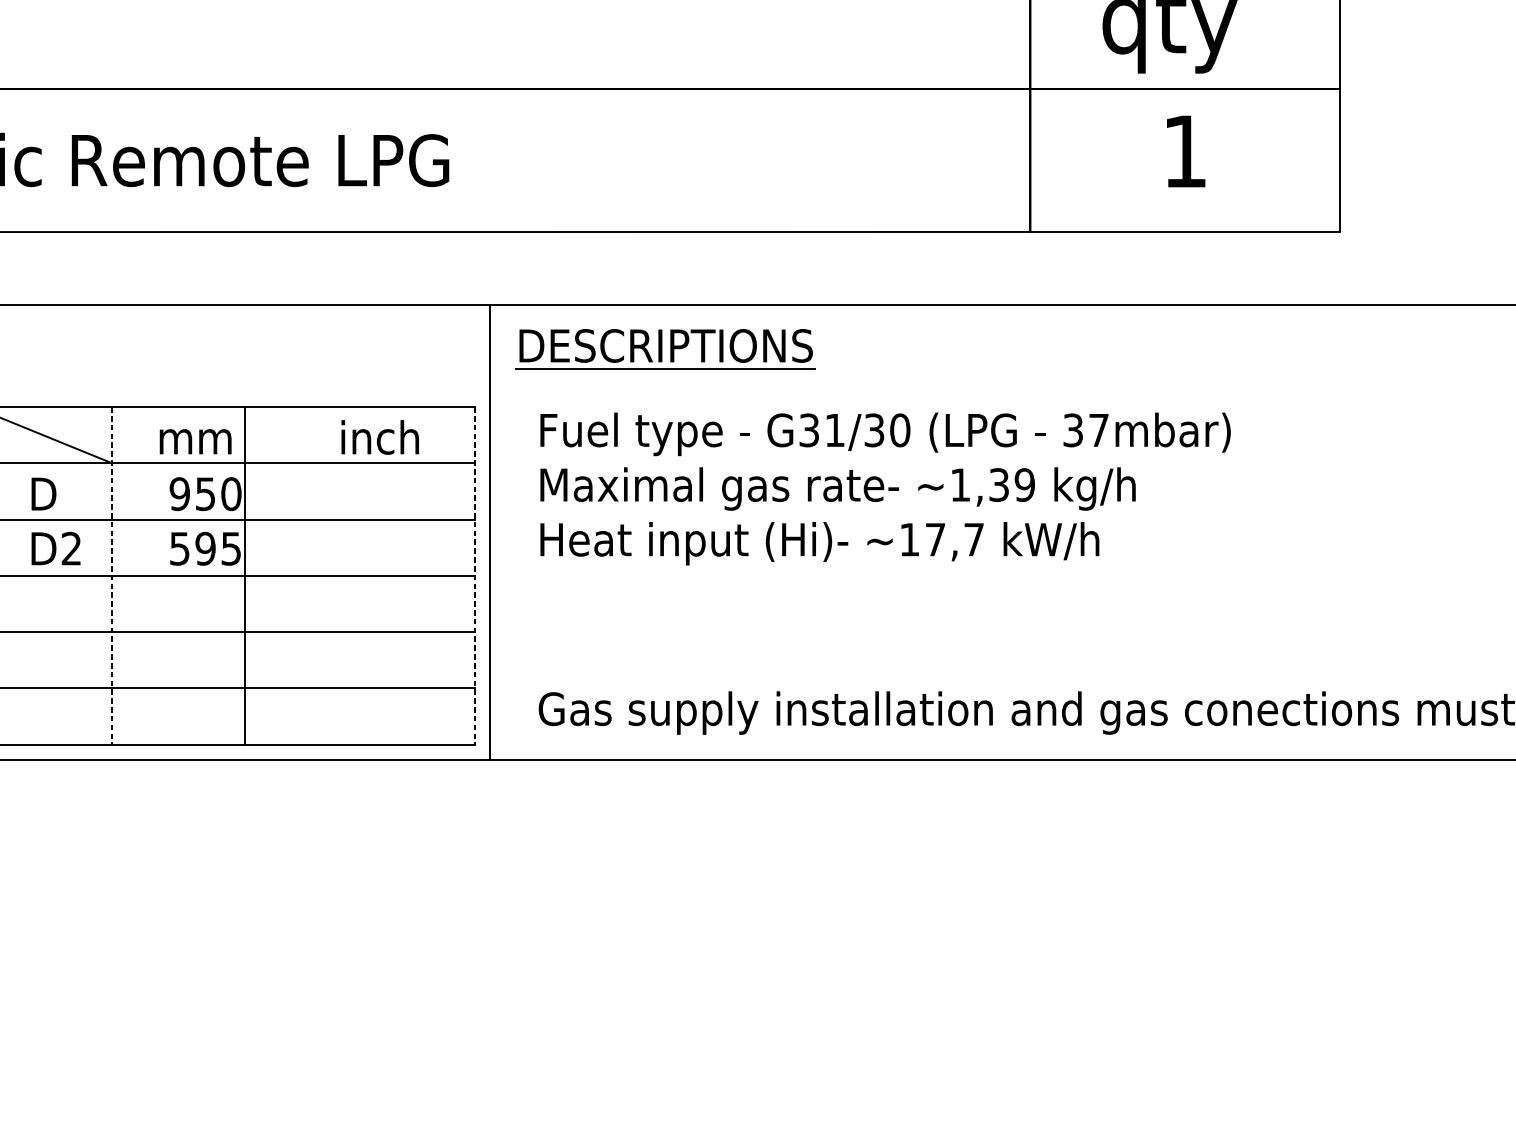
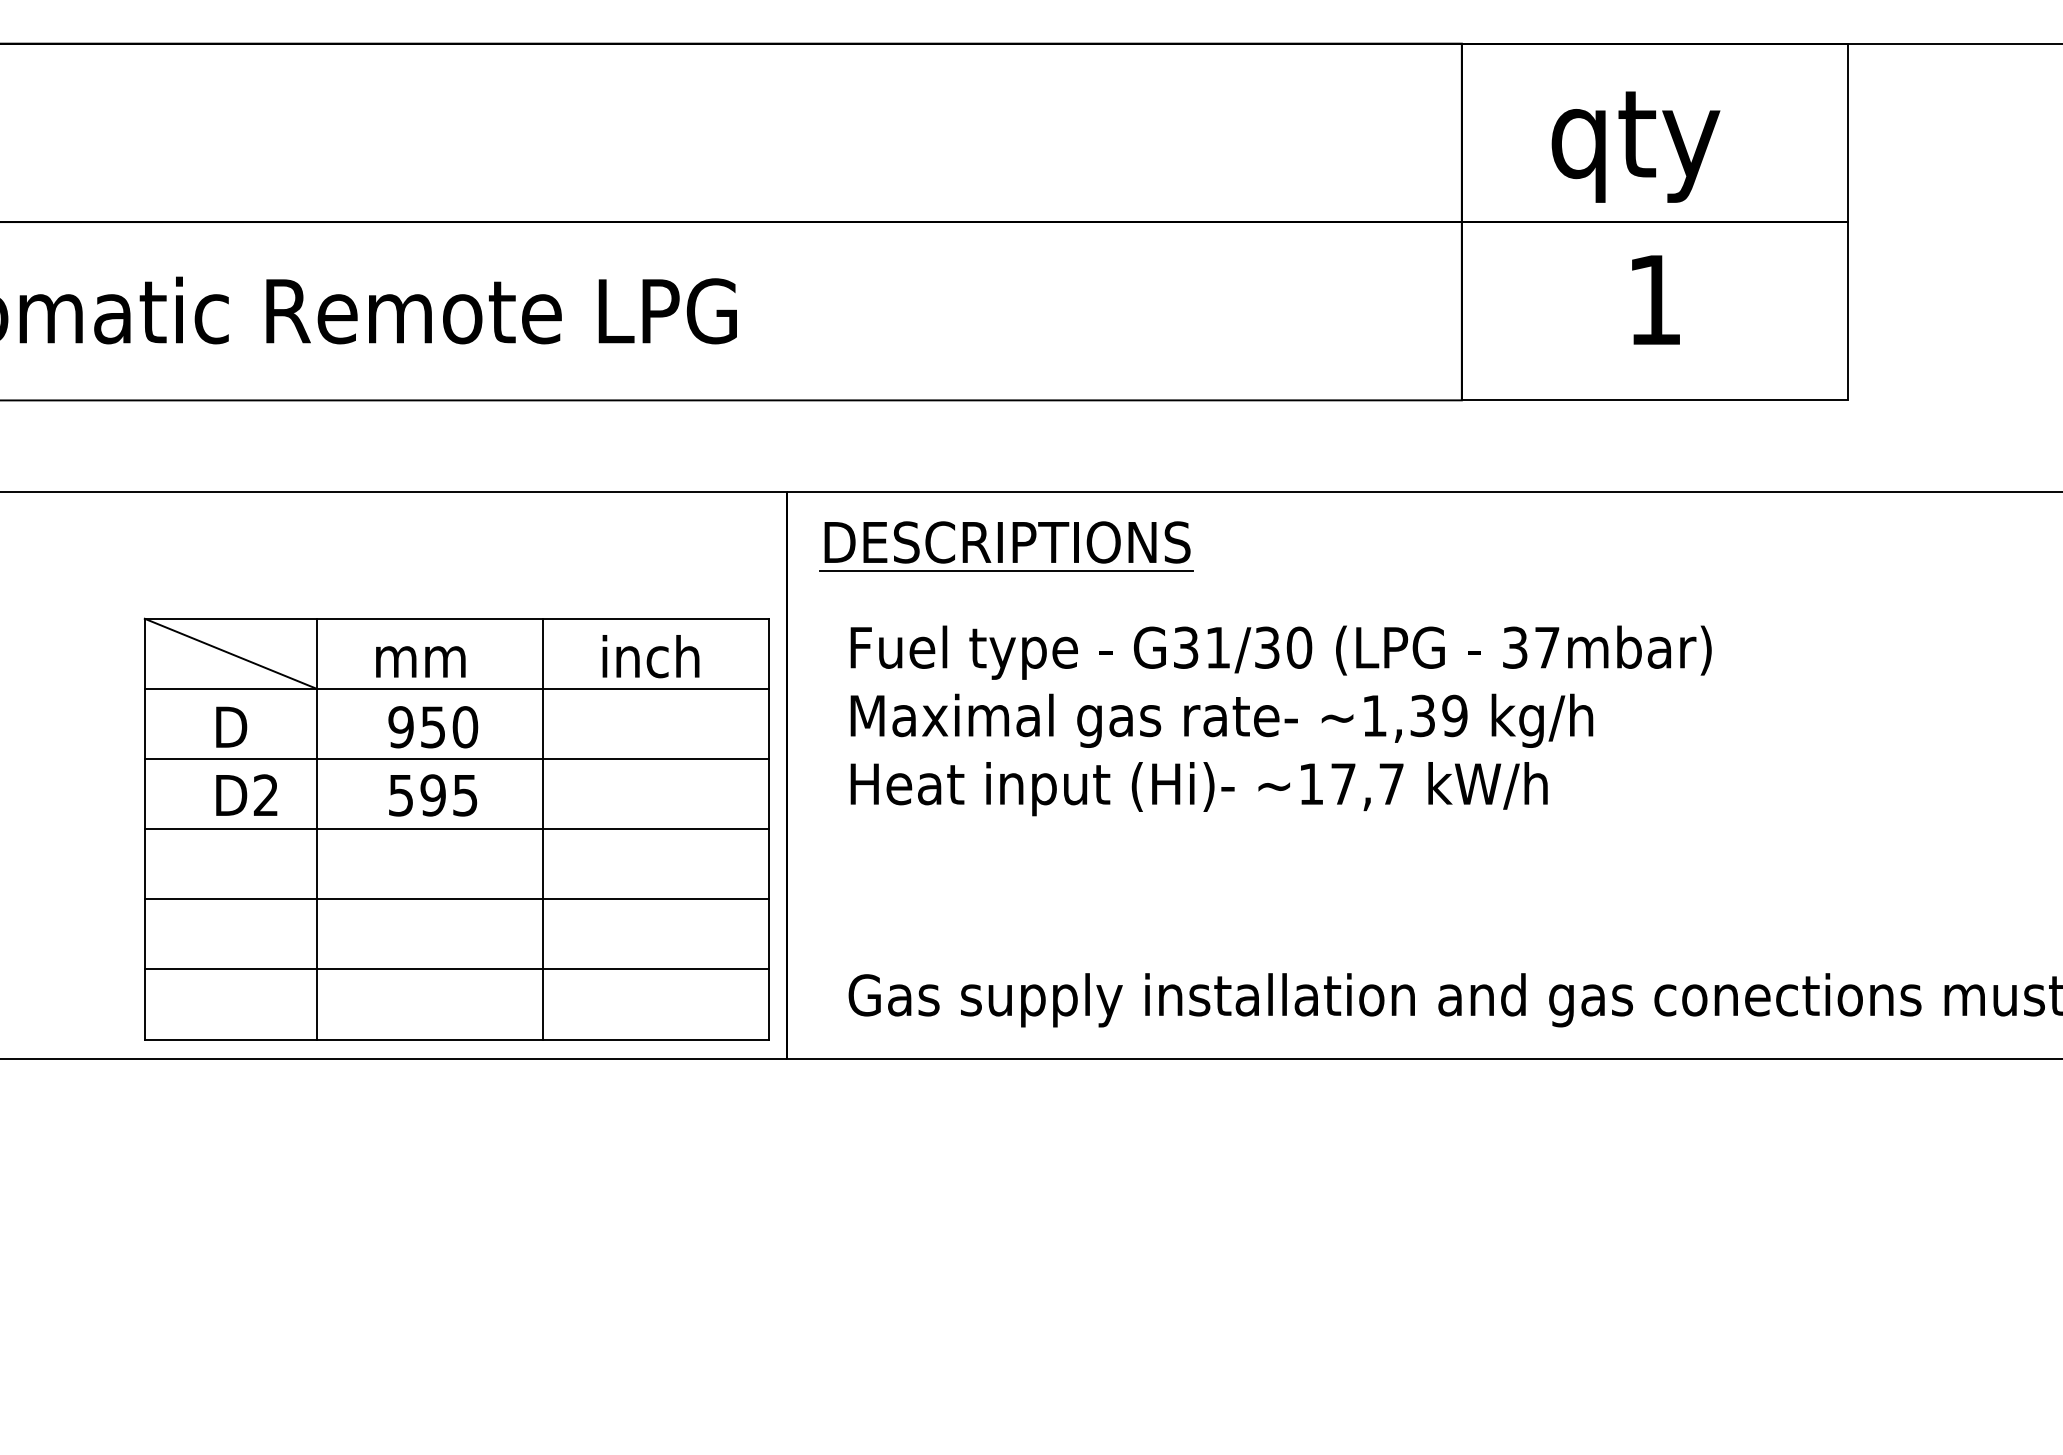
line: (245, 575) -> (543, 828), moved
line: (112, 576) -> (316, 829), dashed -> solid
line: (475, 576) -> (769, 829), dashed -> solid

